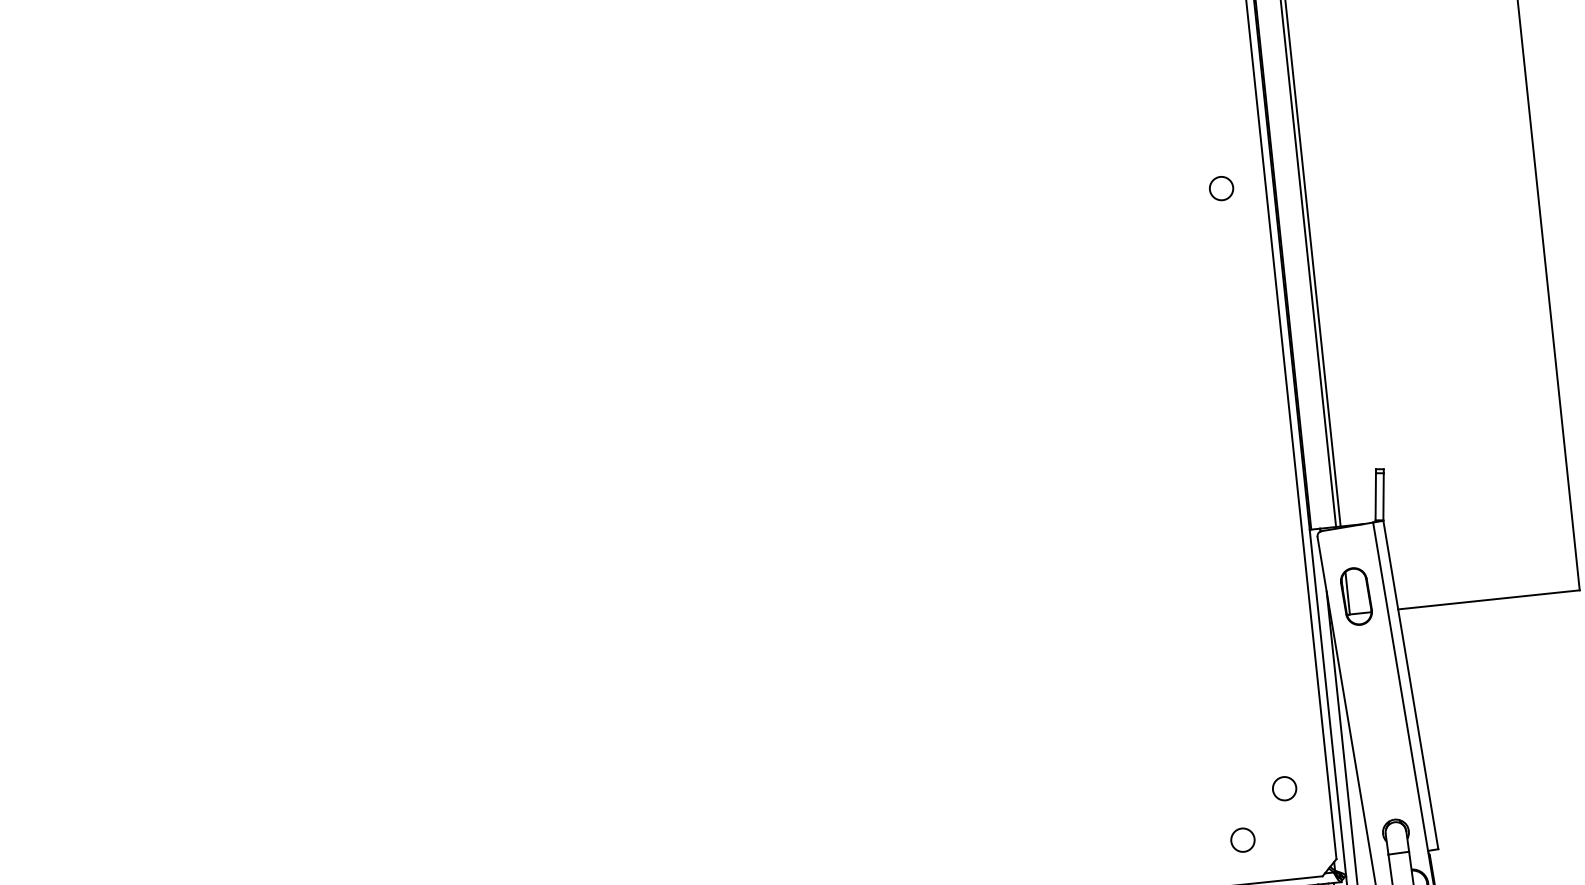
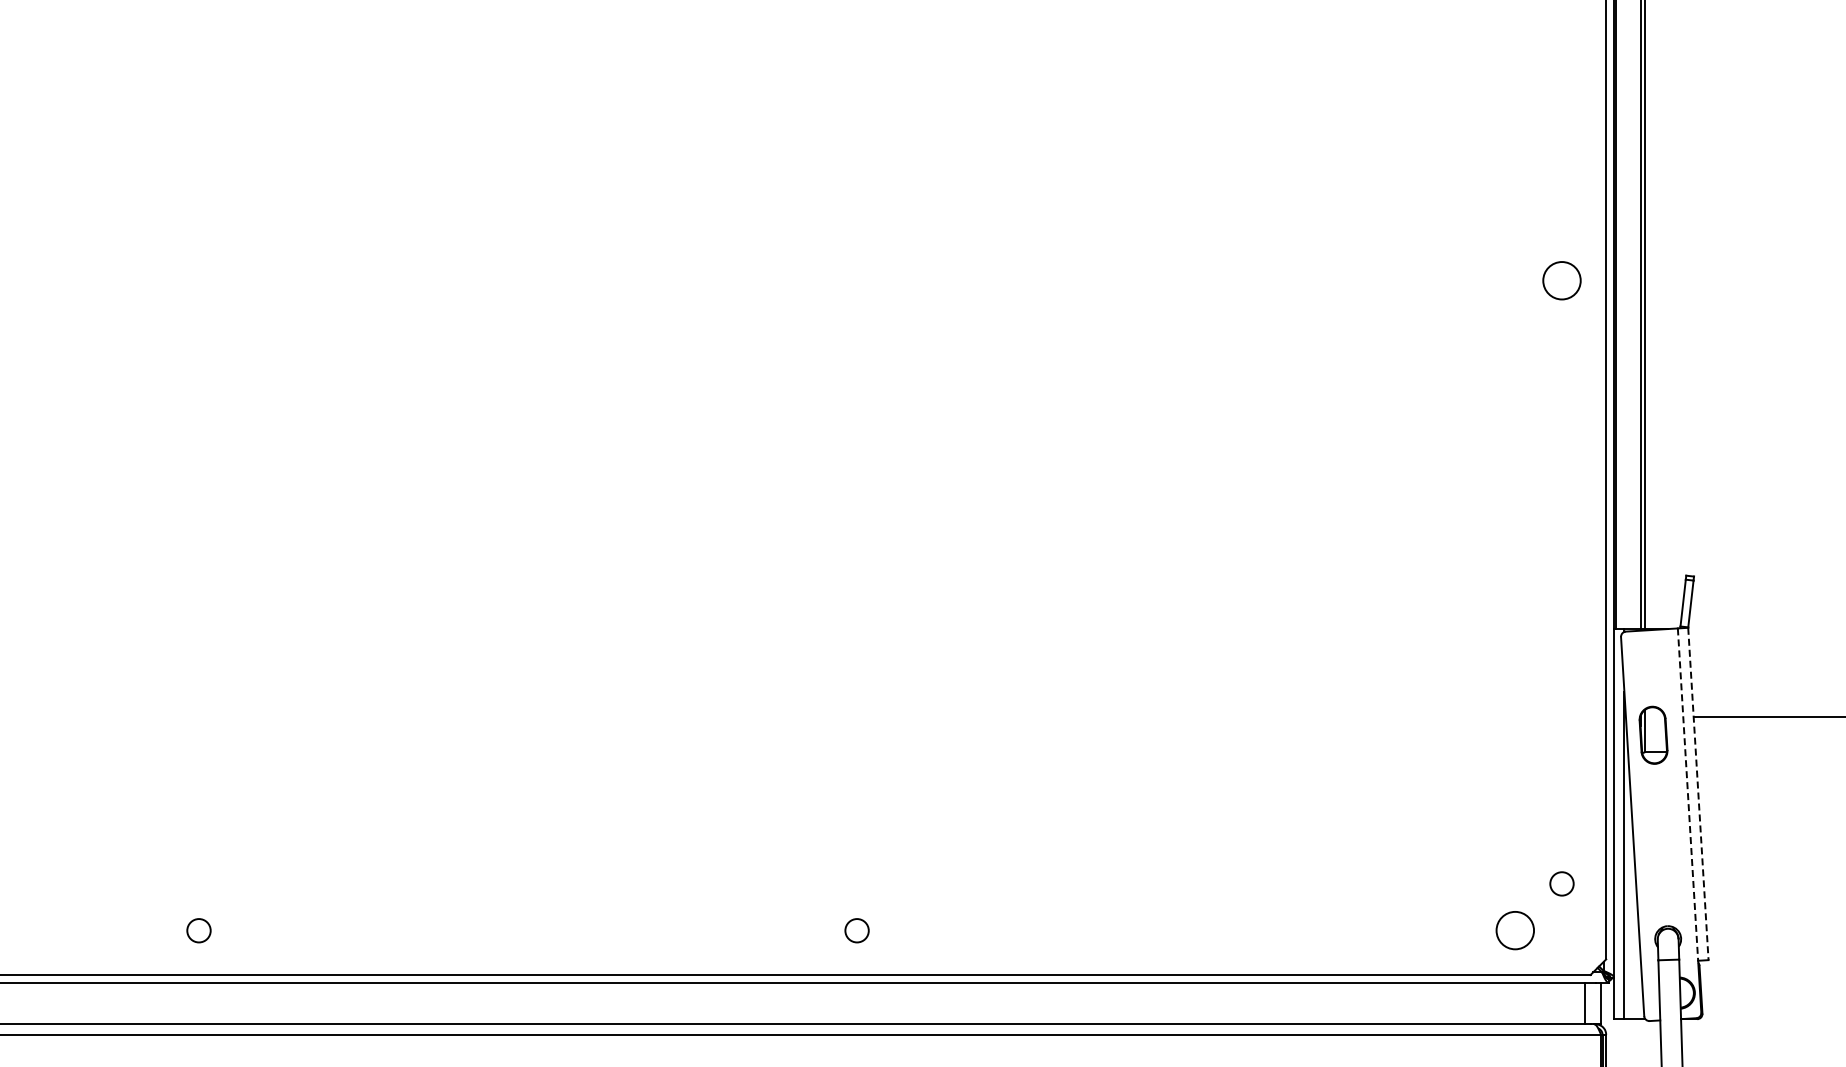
circle: (1220, 187) -> (1561, 279), size x1.6
part: (1356, 595) -> (1653, 734), moved
line: (1411, 685) -> (1698, 794), solid -> dashed
line: (1401, 687) -> (1688, 795), solid -> dashed
circle: (1242, 840) -> (1514, 930), size x1.6

